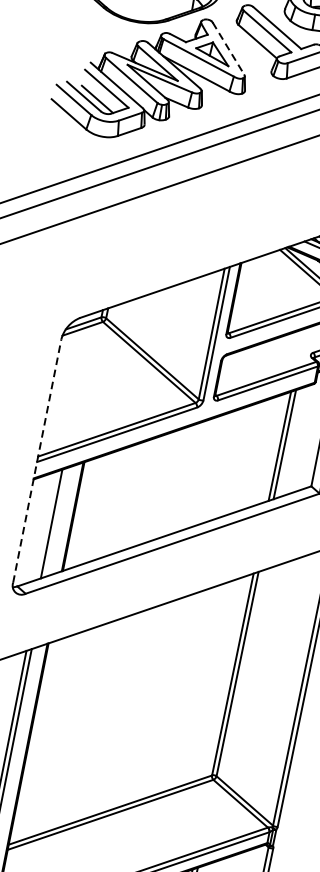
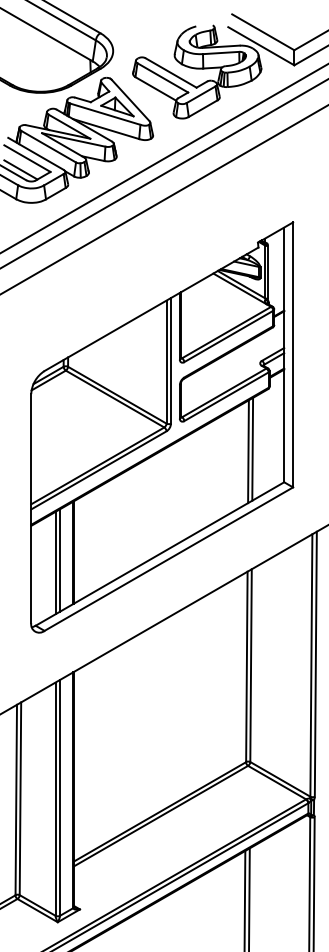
line: (228, 48) -> (130, 100), dashed -> solid
line: (37, 461) -> (31, 508), dashed -> solid
line: (57, 522) -> (60, 560), added

